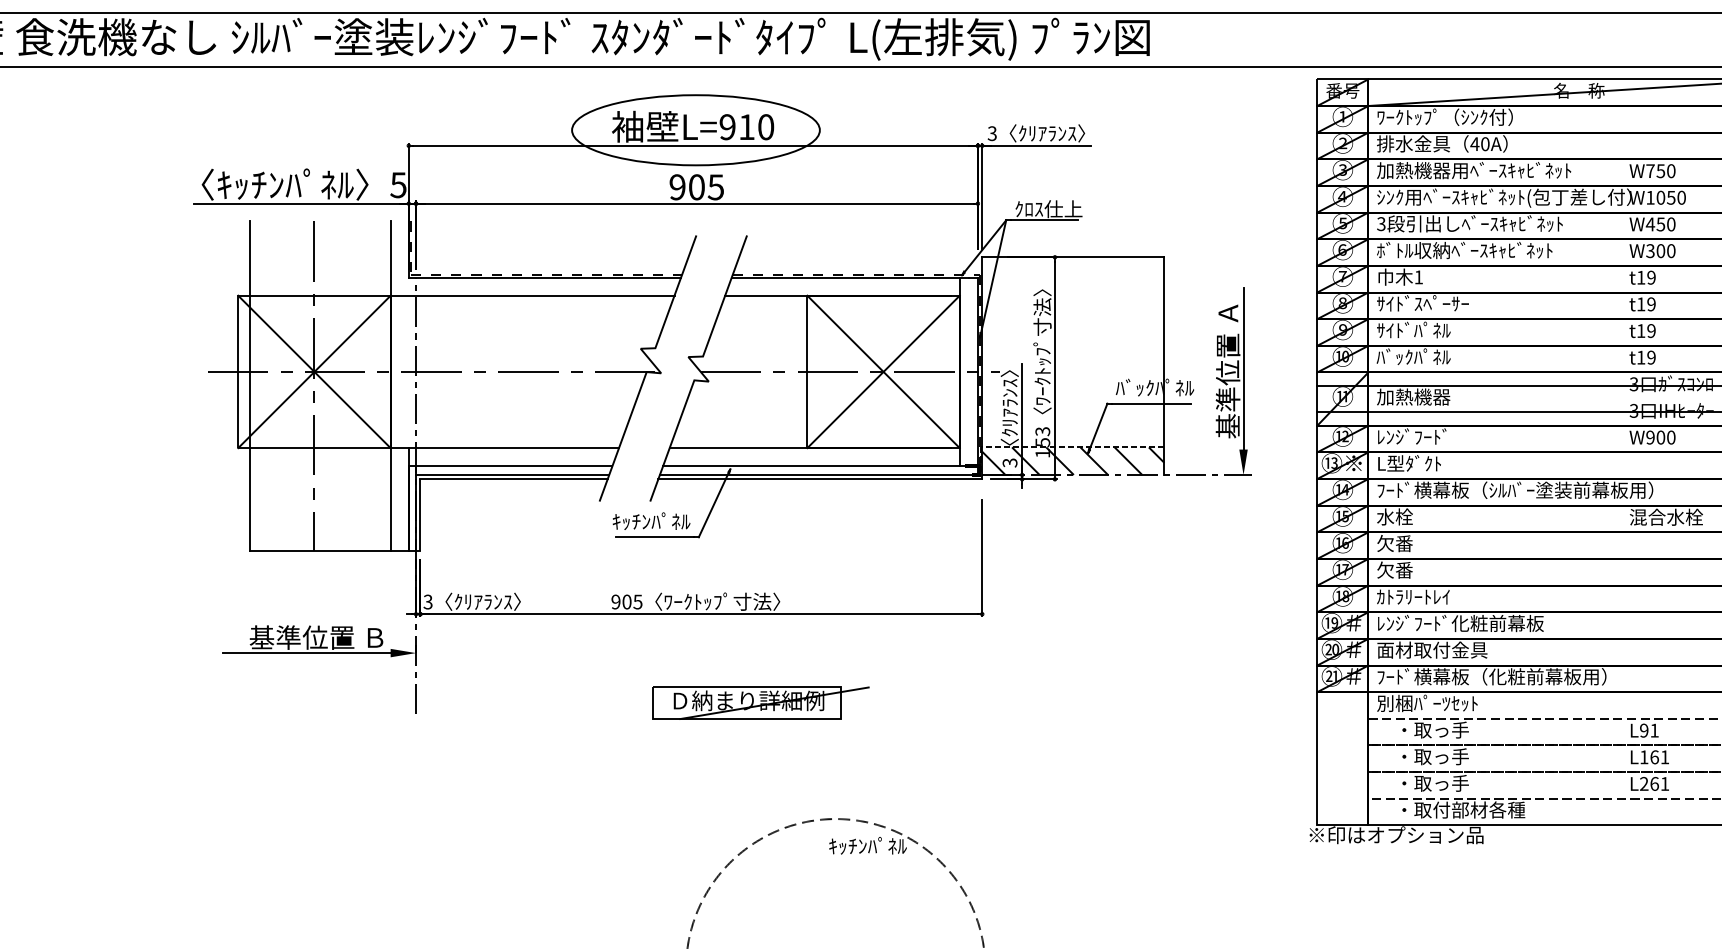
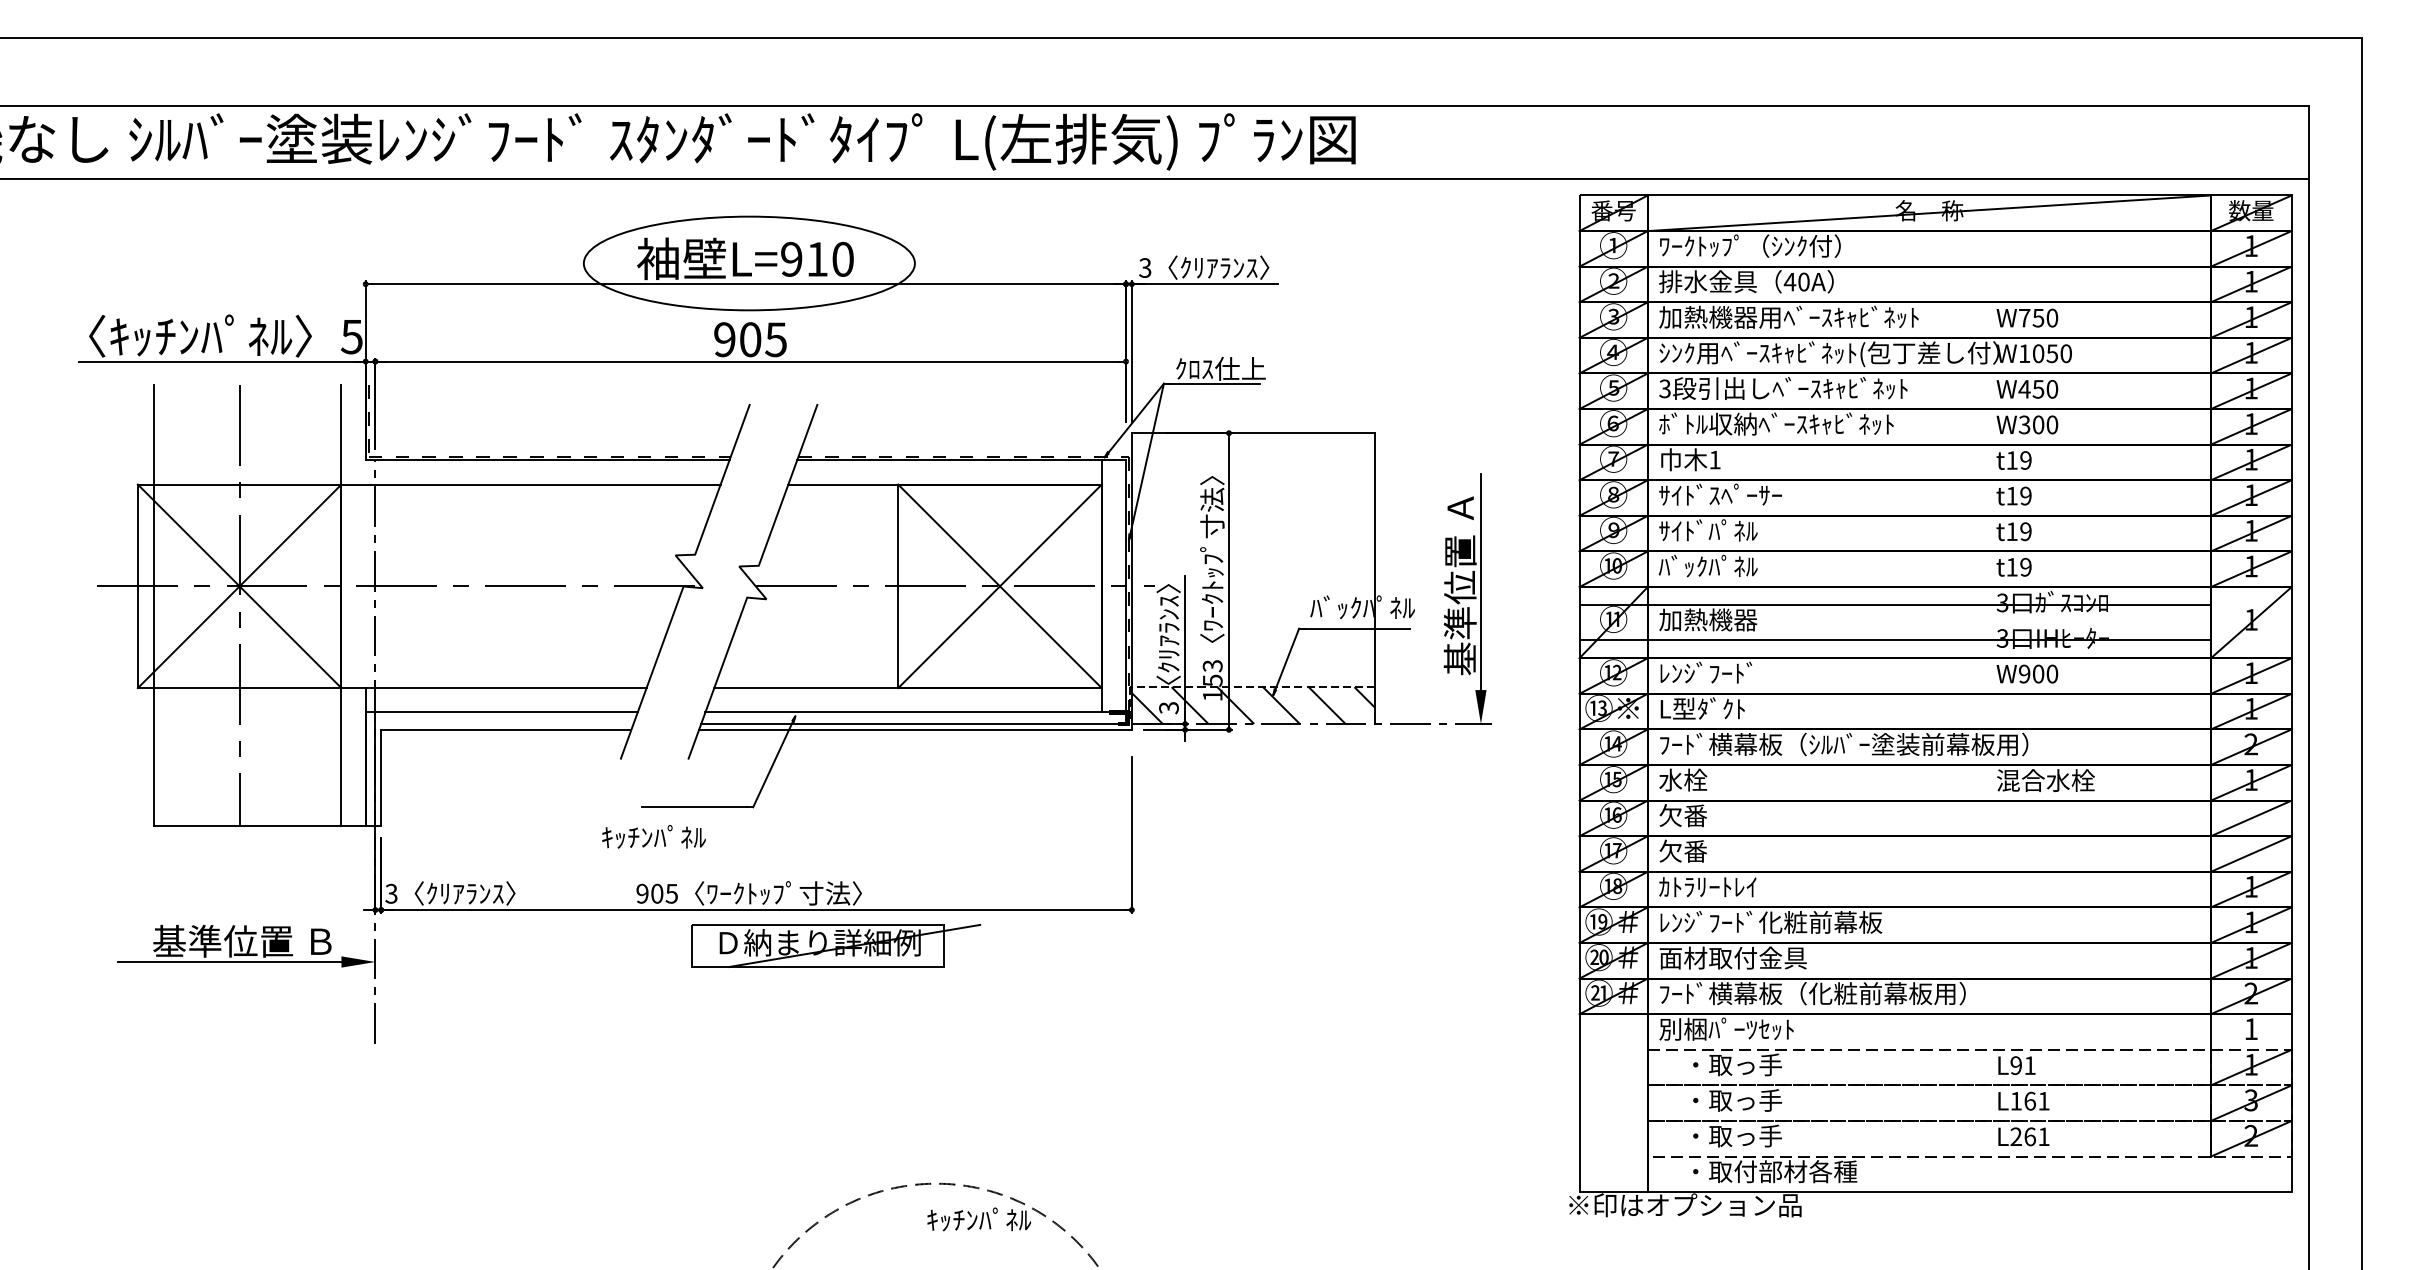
line: (512, 475) -> (504, 724), removed
text: (651, 520) -> (653, 836), moved
part: (761, 702) -> (836, 945), moved

